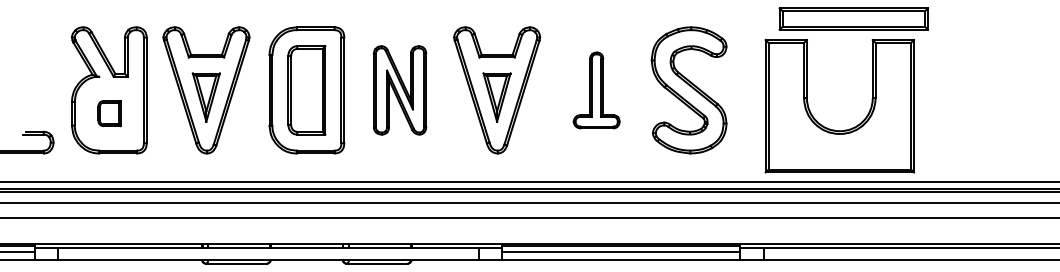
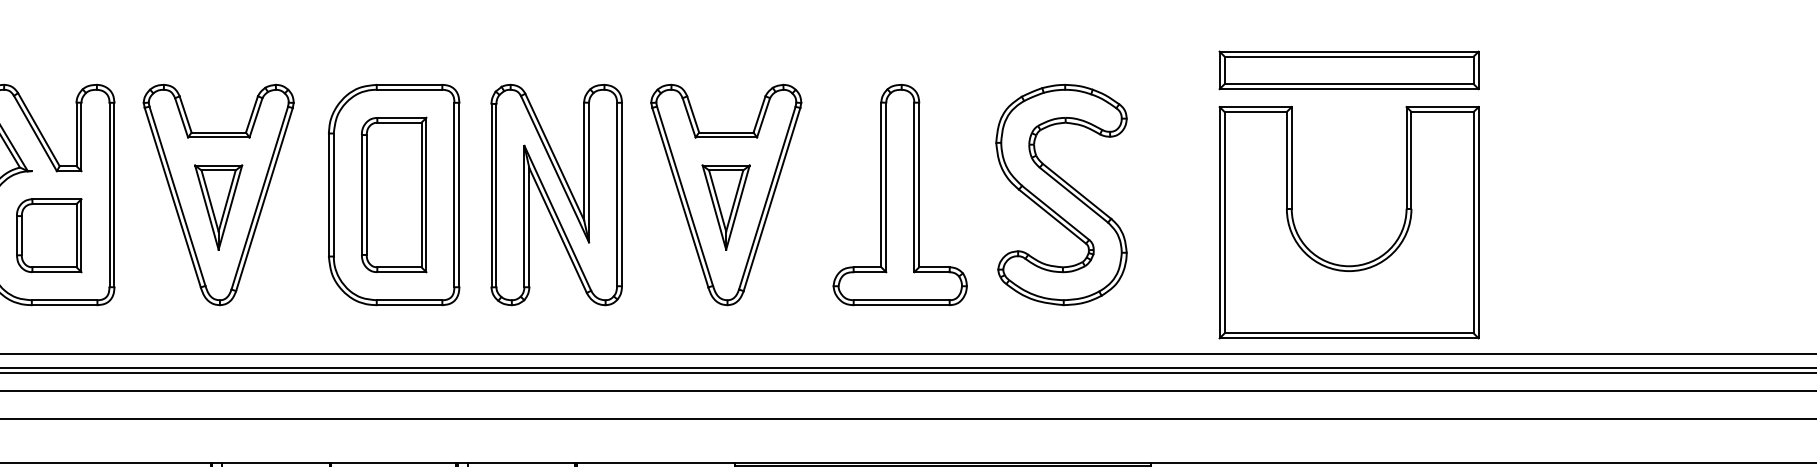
part: (399, 90) -> (555, 195), size x1.43
part: (596, 90) -> (899, 195), size x1.67
part: (109, 113) -> (49, 235), size x1.67
part: (834, 129) -> (1339, 263), moved

